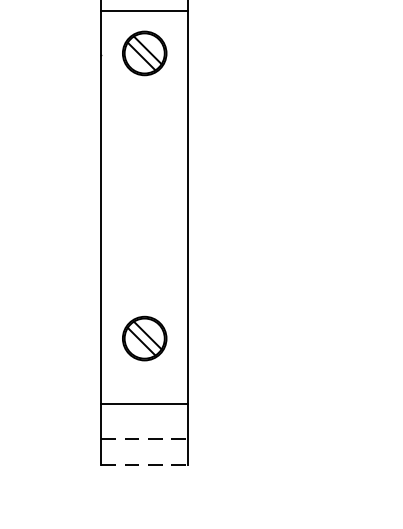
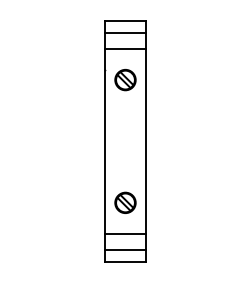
part: (144, 54) -> (125, 80), moved
line: (144, 437) -> (125, 249), dashed -> solid
line: (144, 465) -> (125, 262), dashed -> solid

